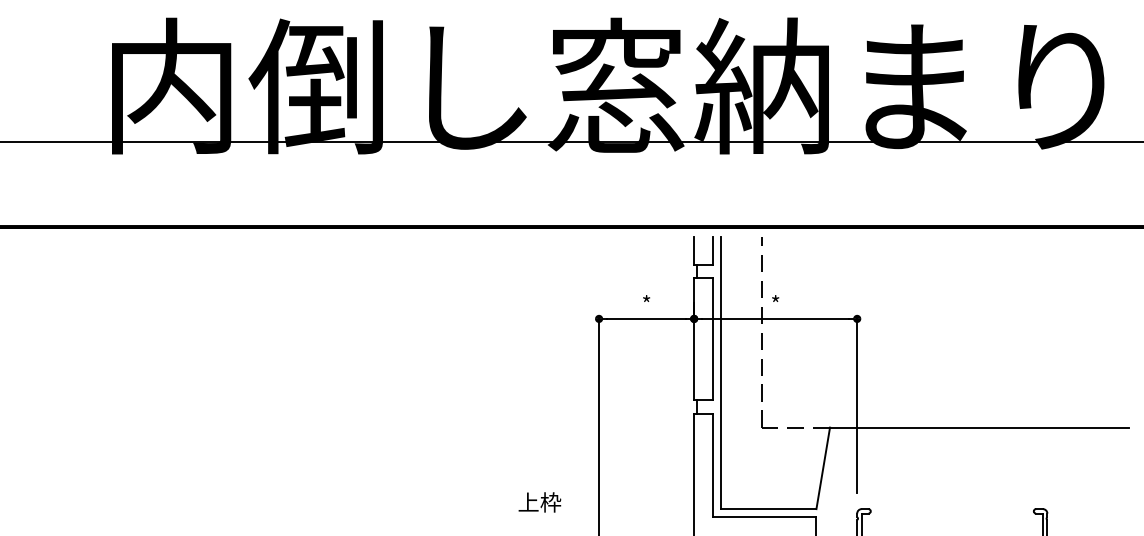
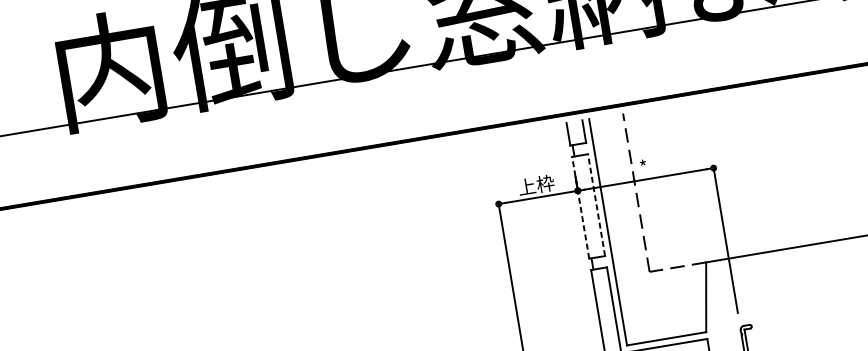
text: (646, 304) -> (536, 185), * -> 上枠
line: (694, 338) -> (580, 207), solid -> dashed
line: (713, 338) -> (596, 204), solid -> dashed

